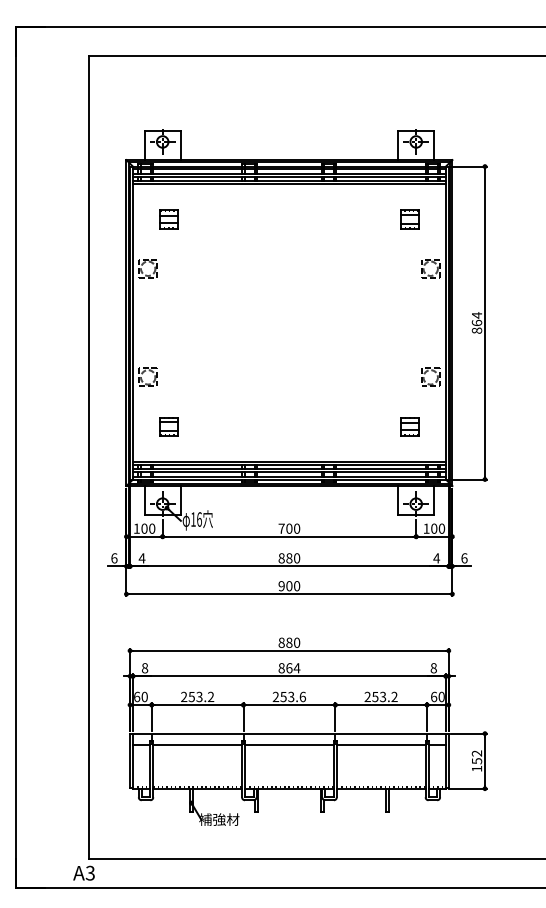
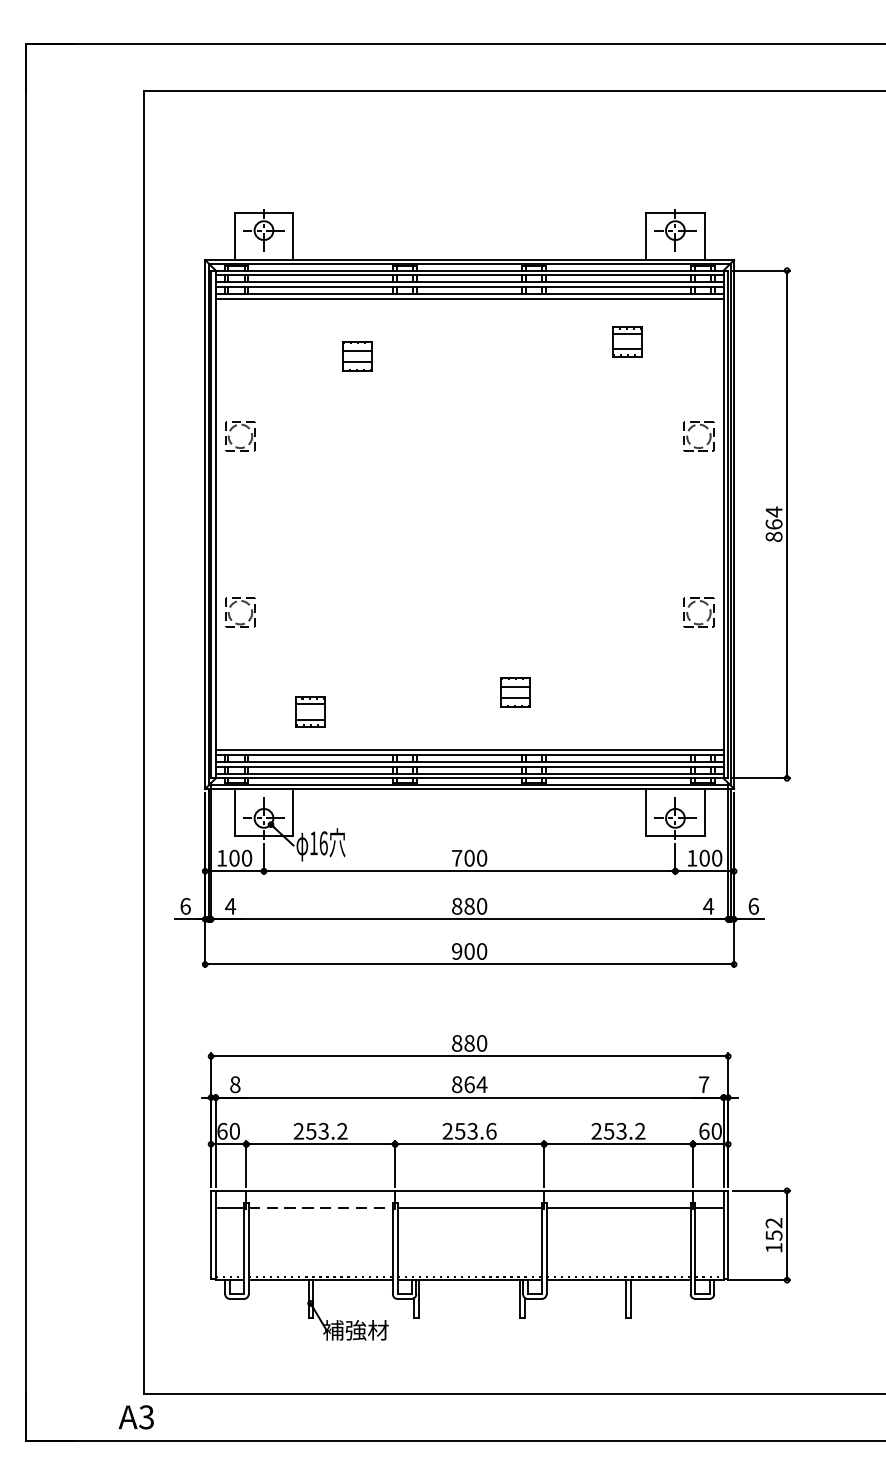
part: (168, 219) -> (356, 356), moved
part: (409, 219) -> (627, 341), moved
part: (168, 426) -> (309, 711), moved
part: (409, 426) -> (515, 692), moved
text: (433, 668) -> (703, 1085), 8 -> 7
line: (198, 744) -> (322, 1208), solid -> dashed

